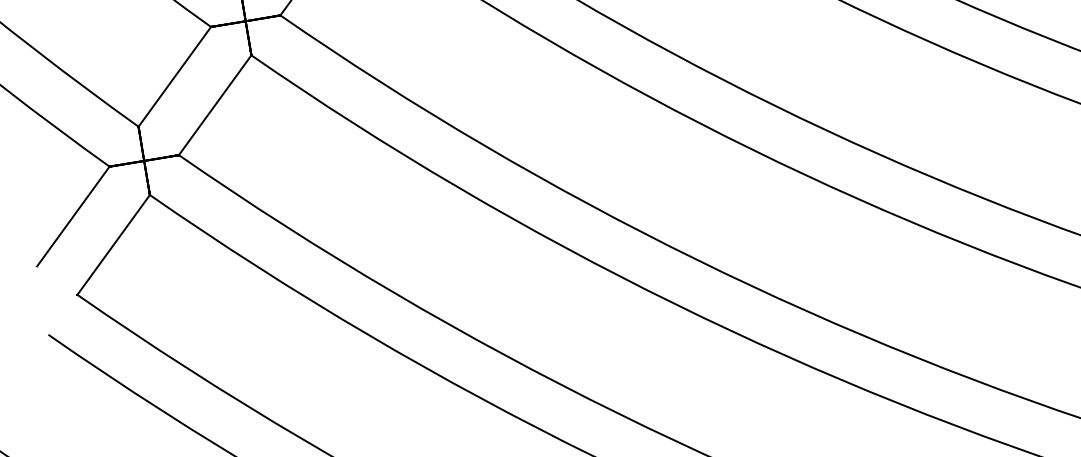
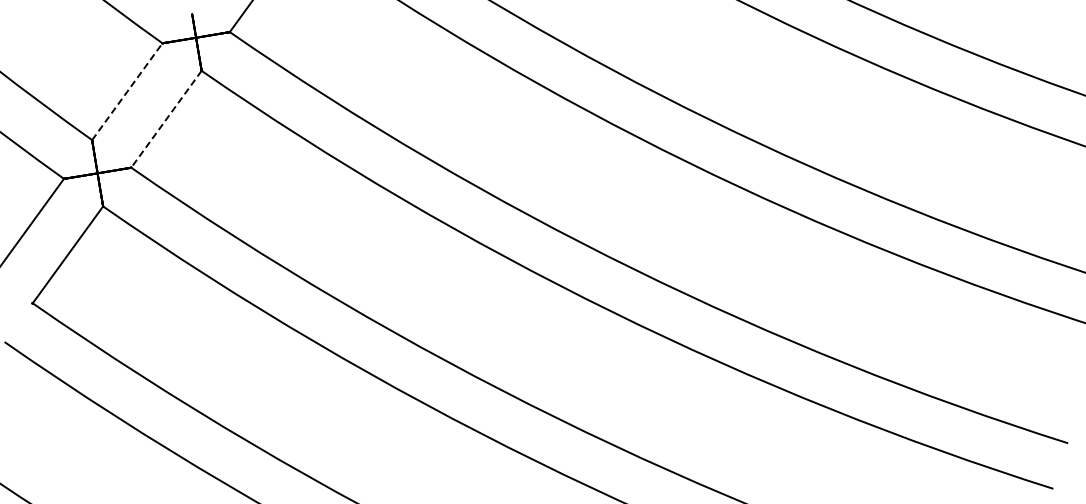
line: (175, 76) -> (127, 91), solid -> dashed
line: (215, 105) -> (166, 119), solid -> dashed

